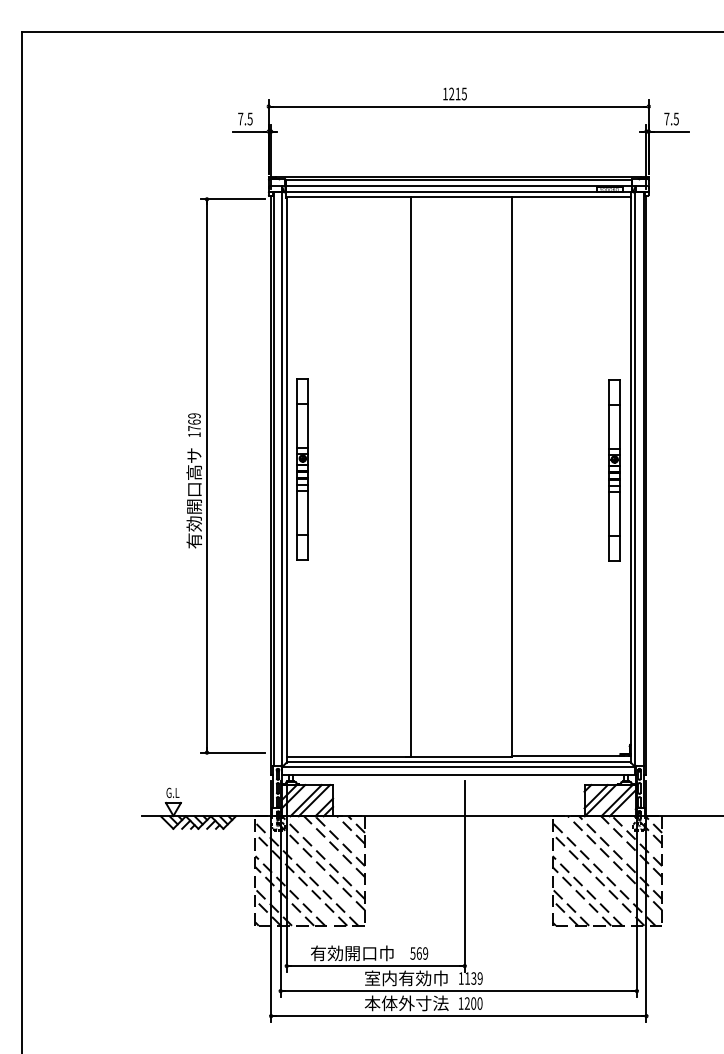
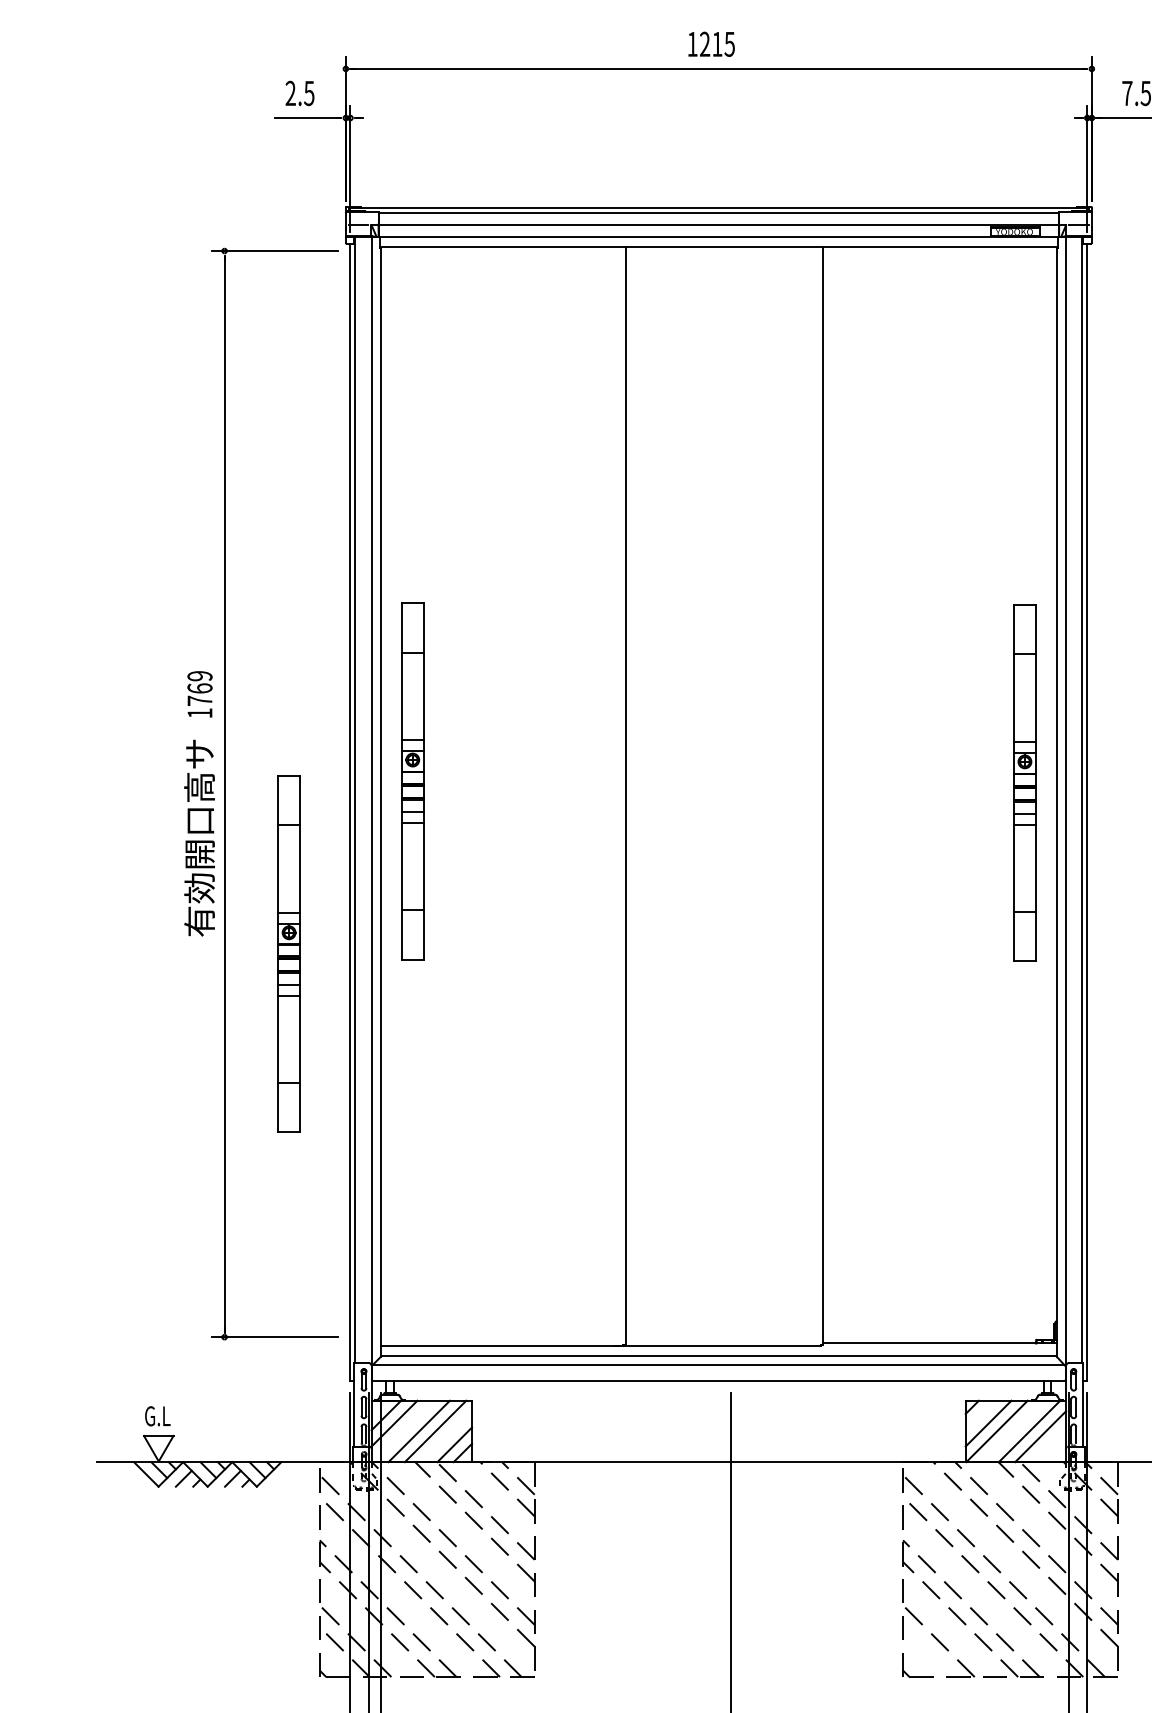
text: (240, 118) -> (290, 92), 7.5 -> 2.5
part: (239, 557) -> (288, 954), added
line: (565, 912) -> (928, 1650), removed

